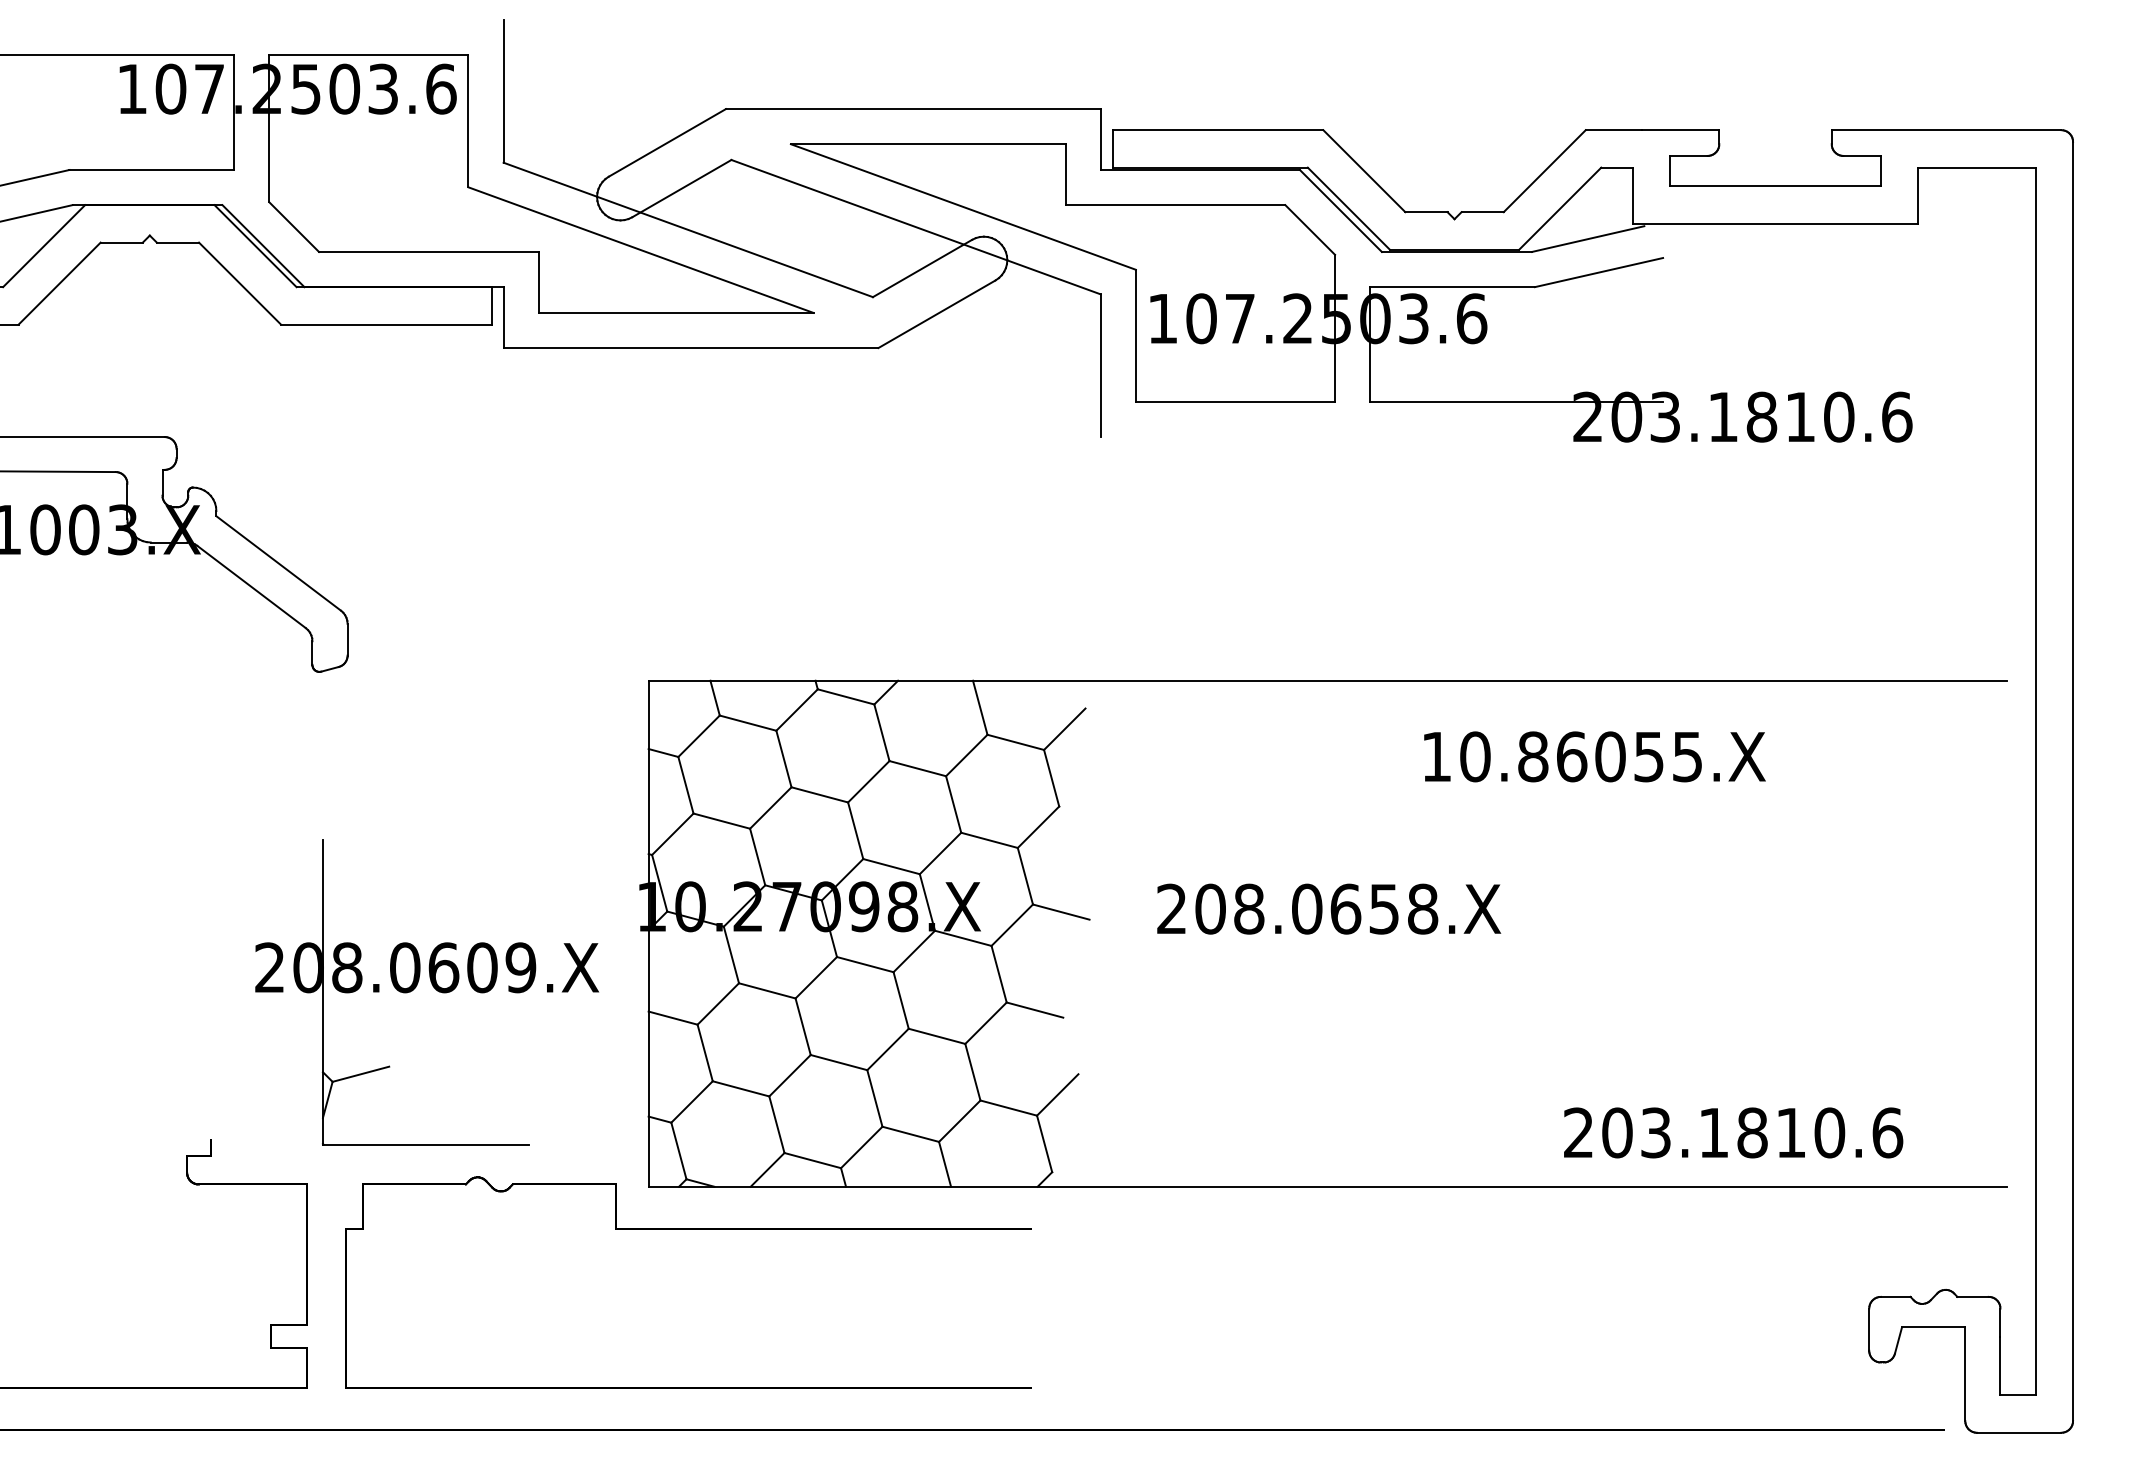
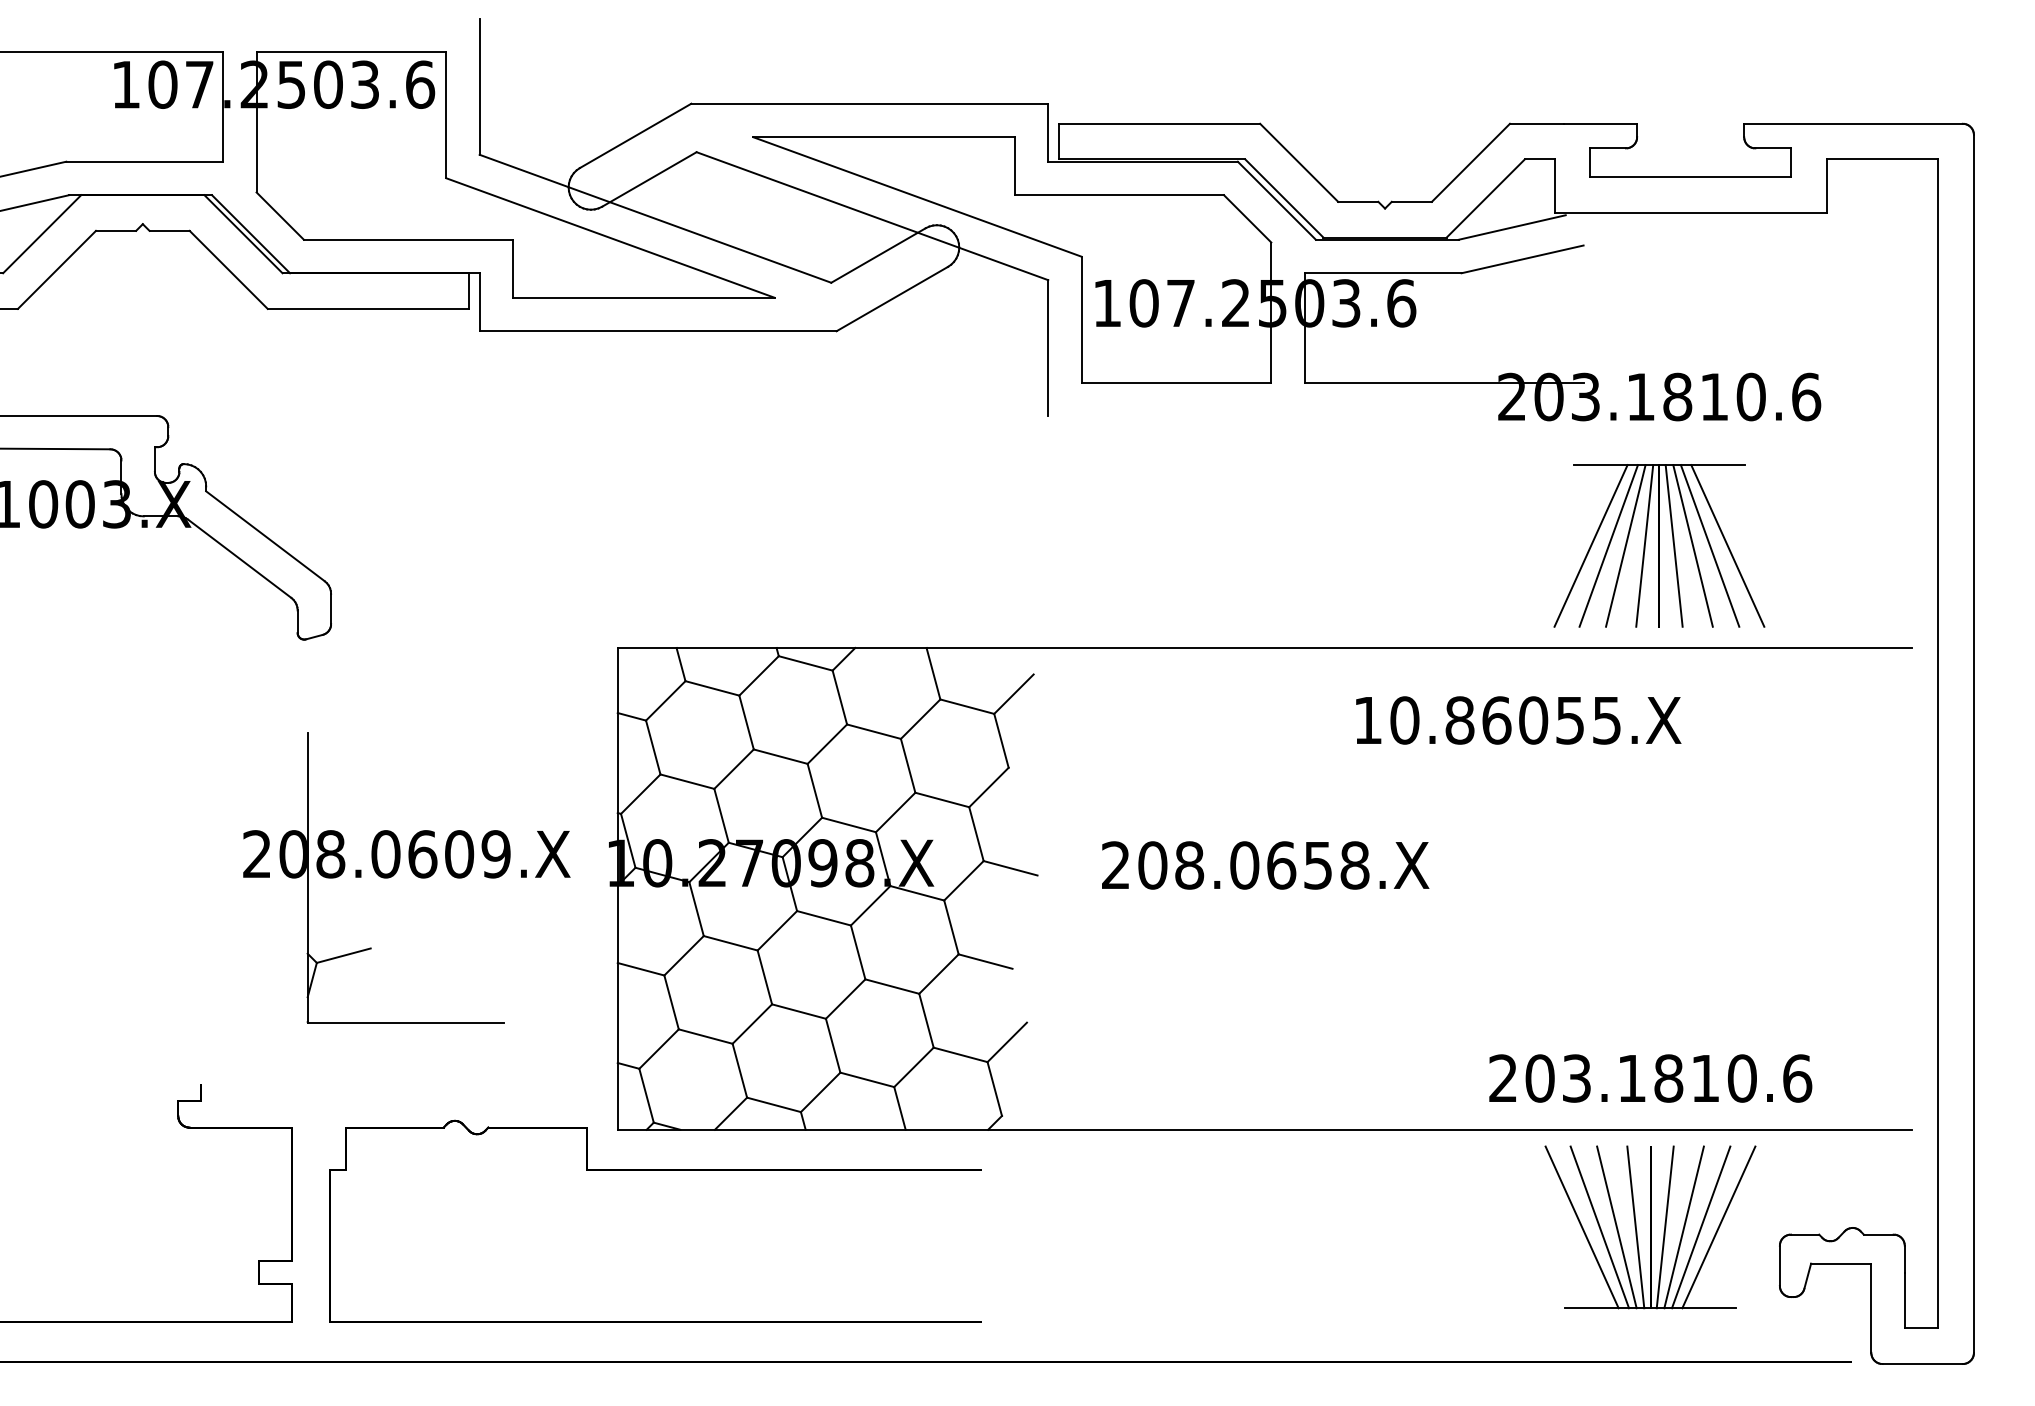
part: (1742, 573) -> (1659, 545), added
part: (434, 988) -> (413, 874), moved
part: (1733, 1289) -> (1650, 1227), added

